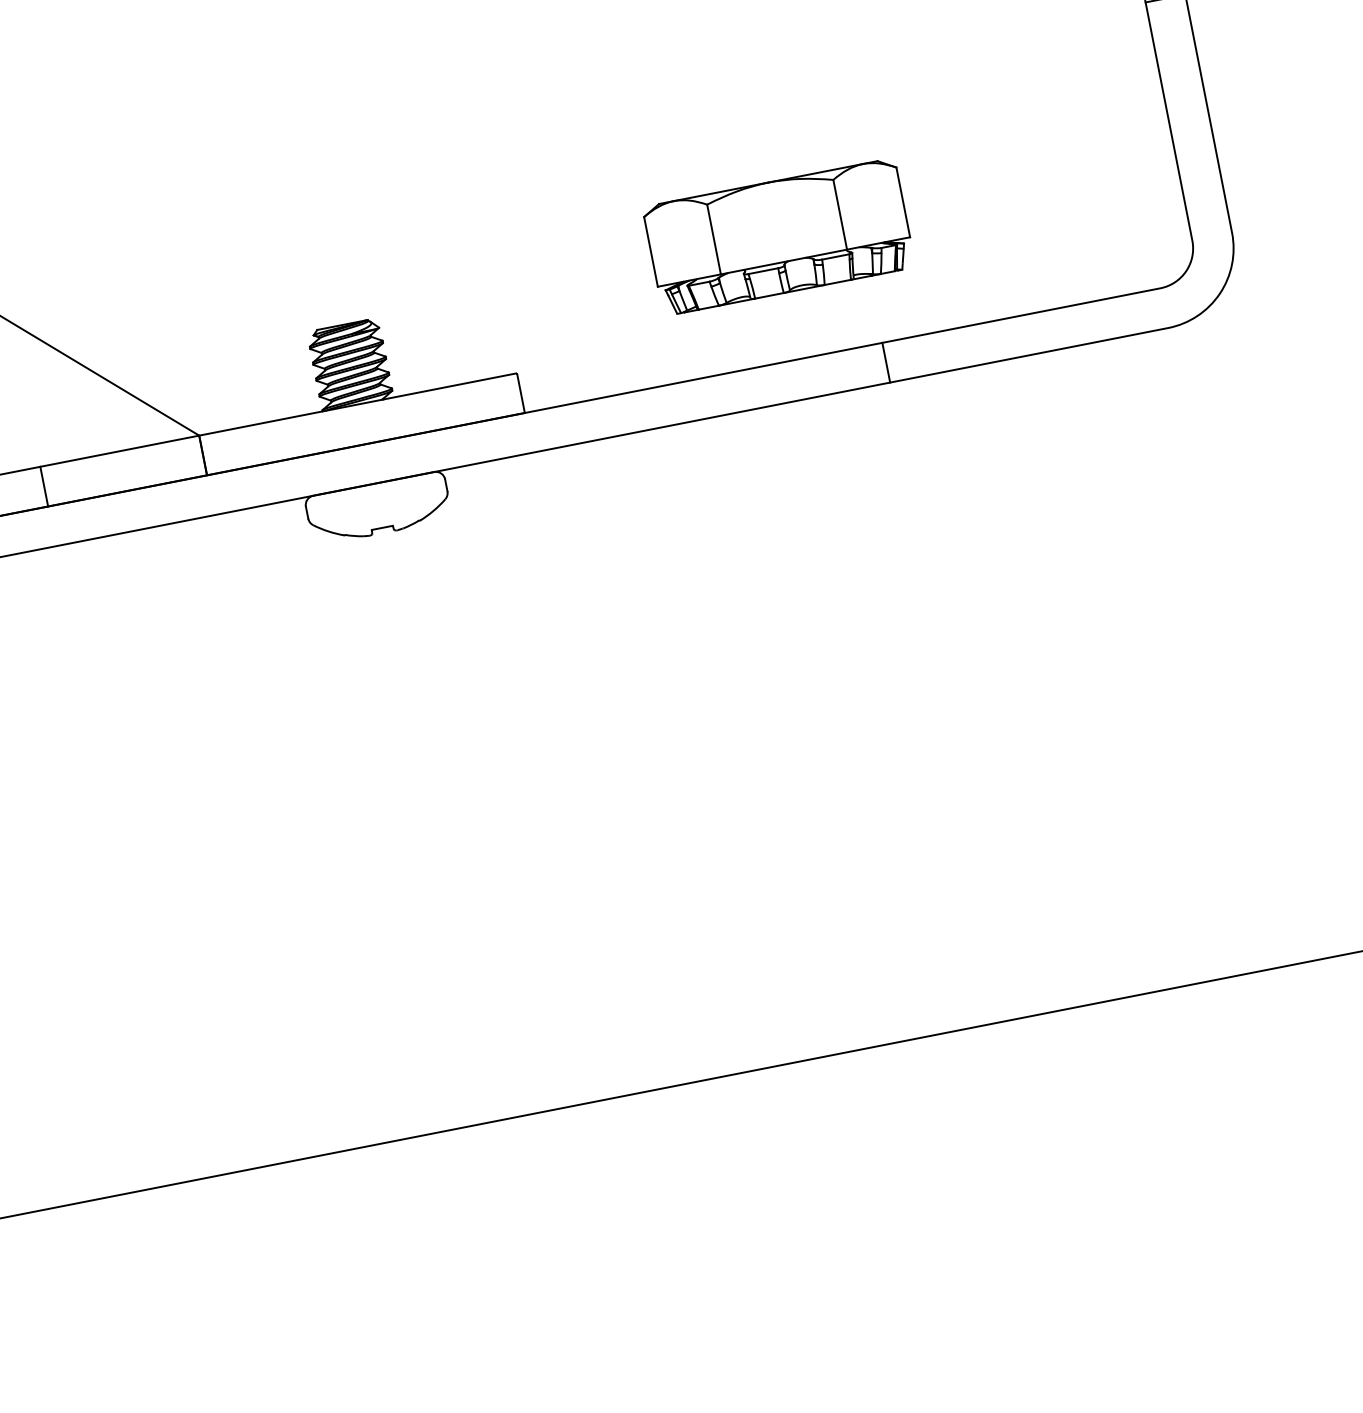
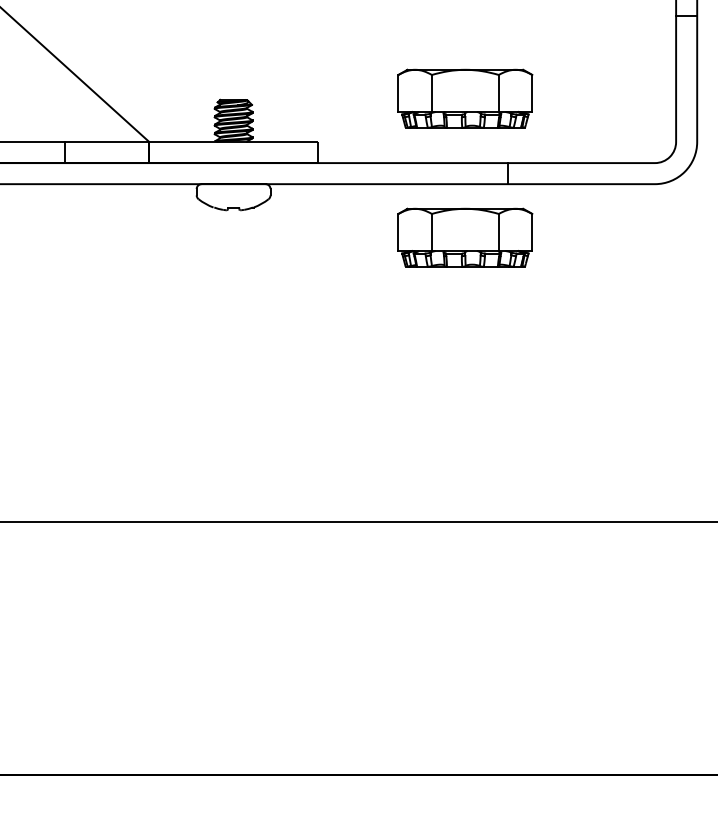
part: (830, 498) -> (465, 237), added

